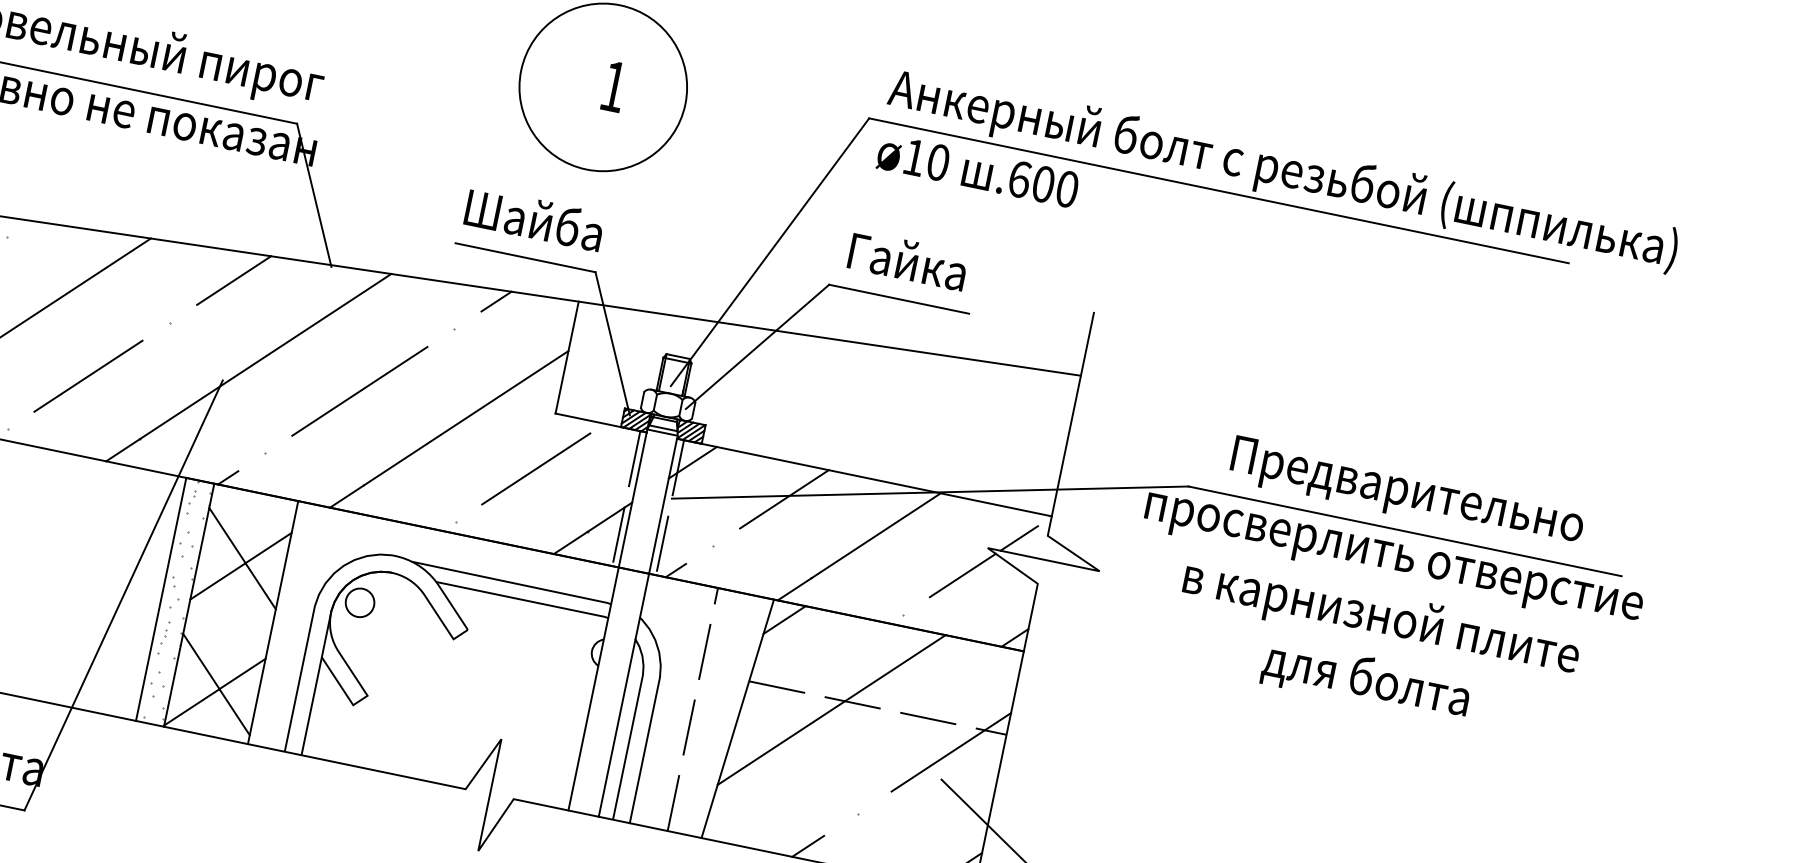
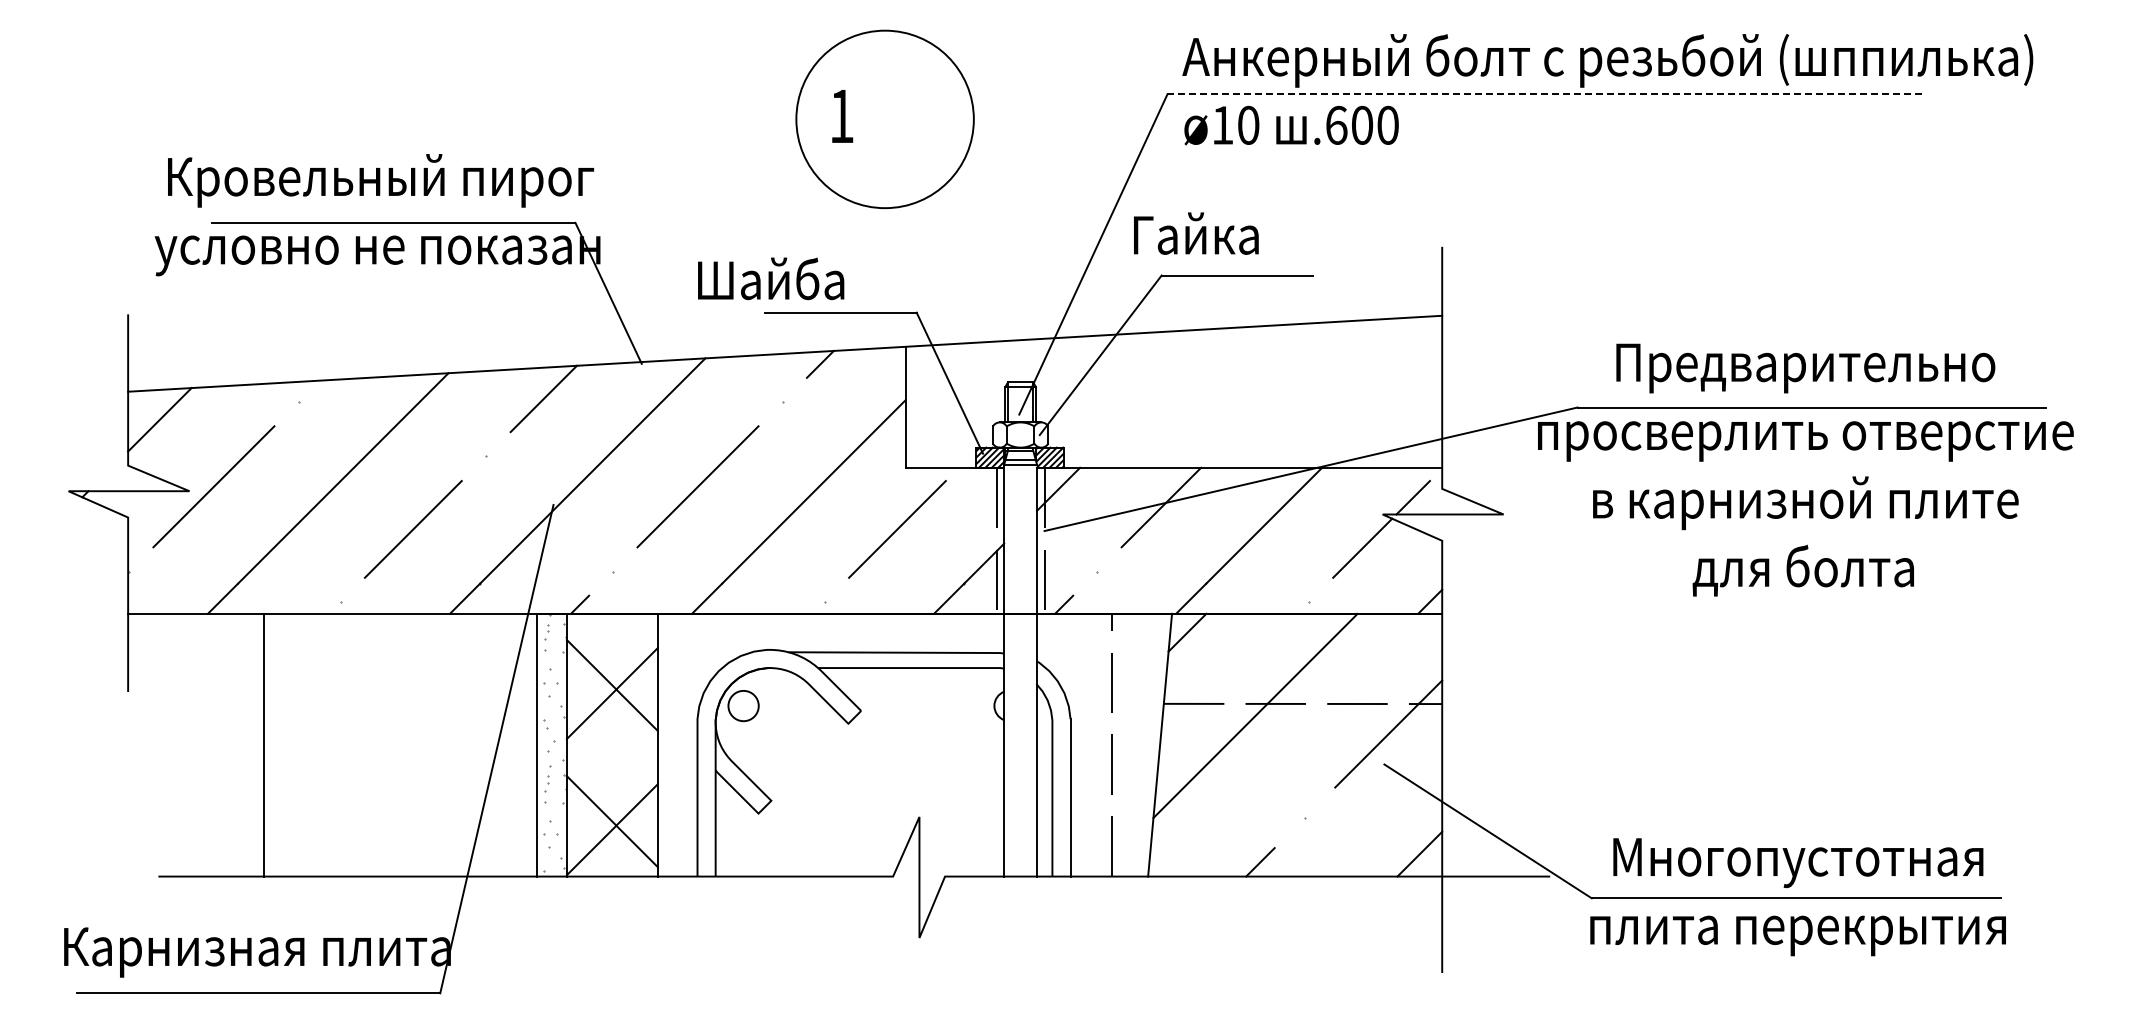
text: (614, 86) -> (842, 116), moved
line: (1219, 191) -> (1546, 94), solid -> dashed
text: (534, 218) -> (771, 278), moved
text: (908, 260) -> (1196, 233), moved

